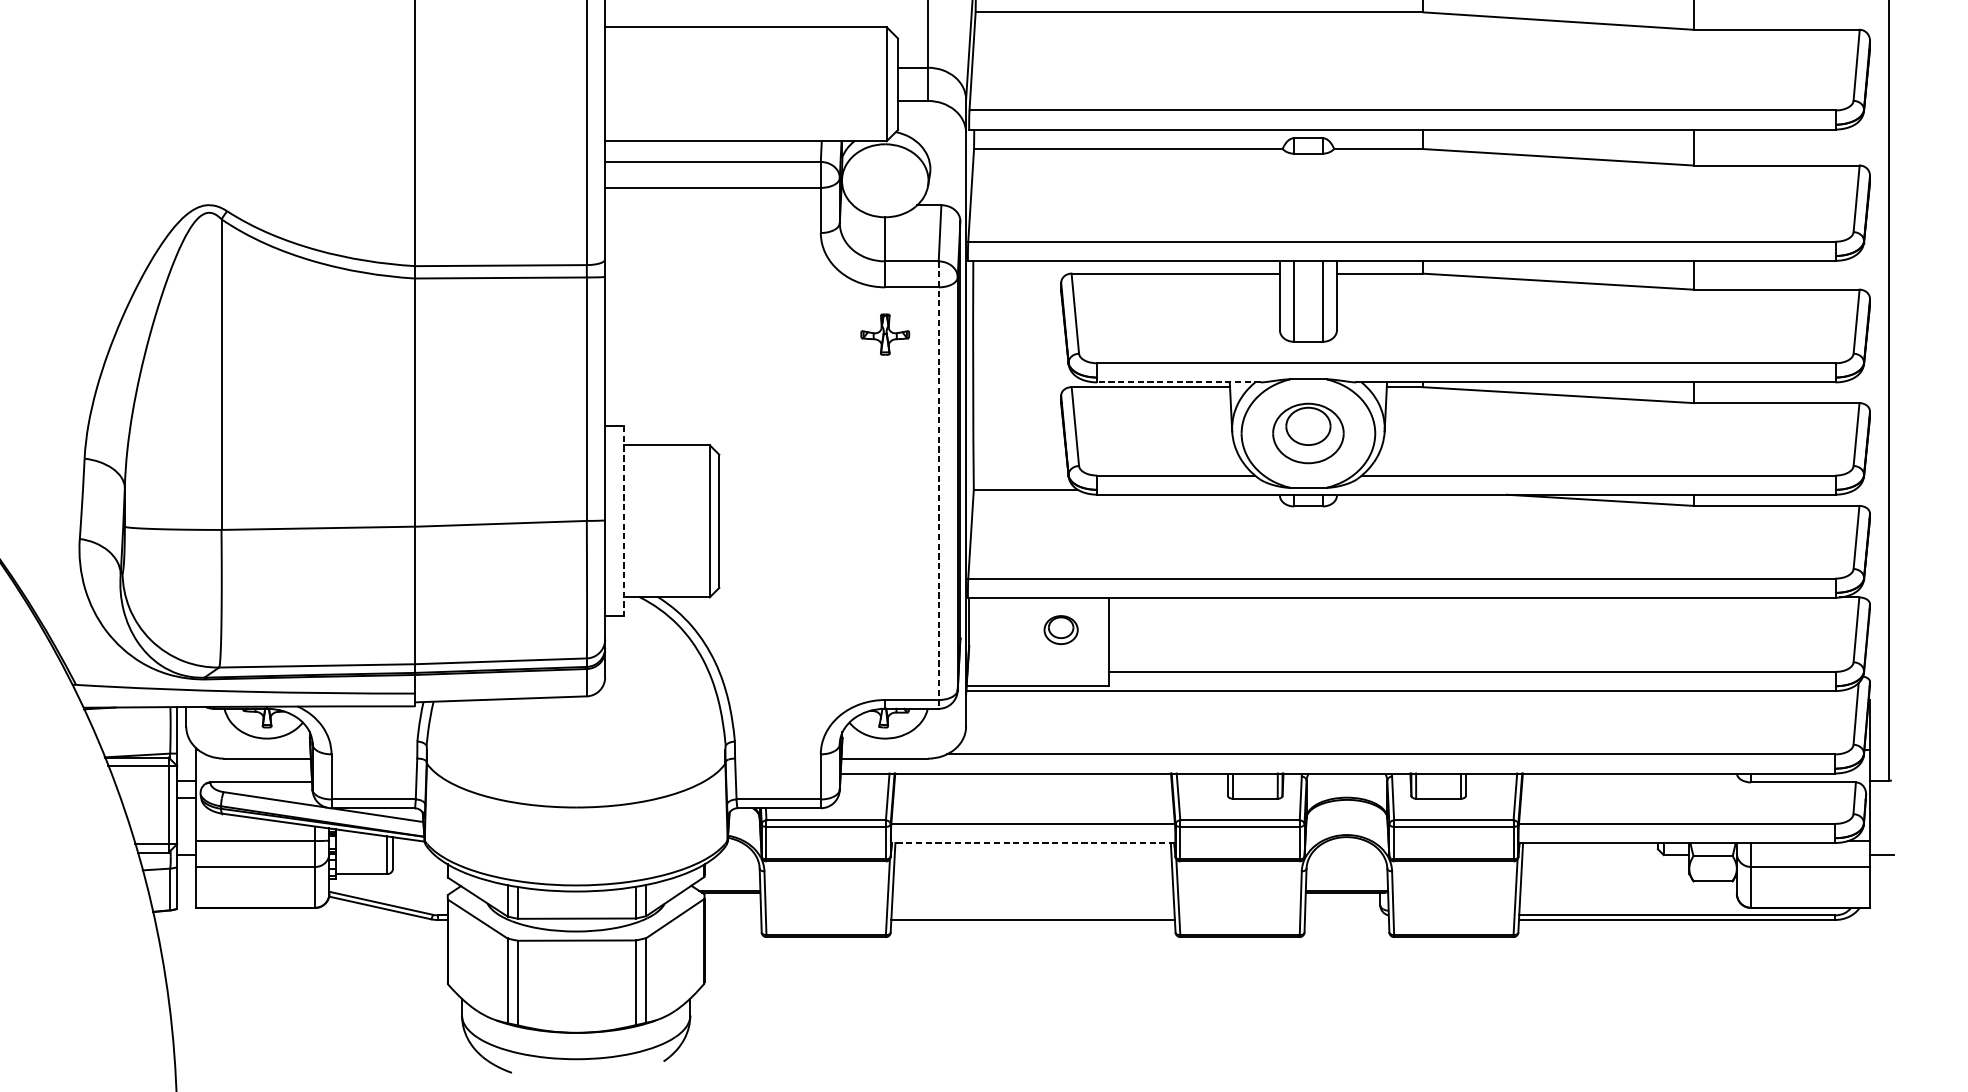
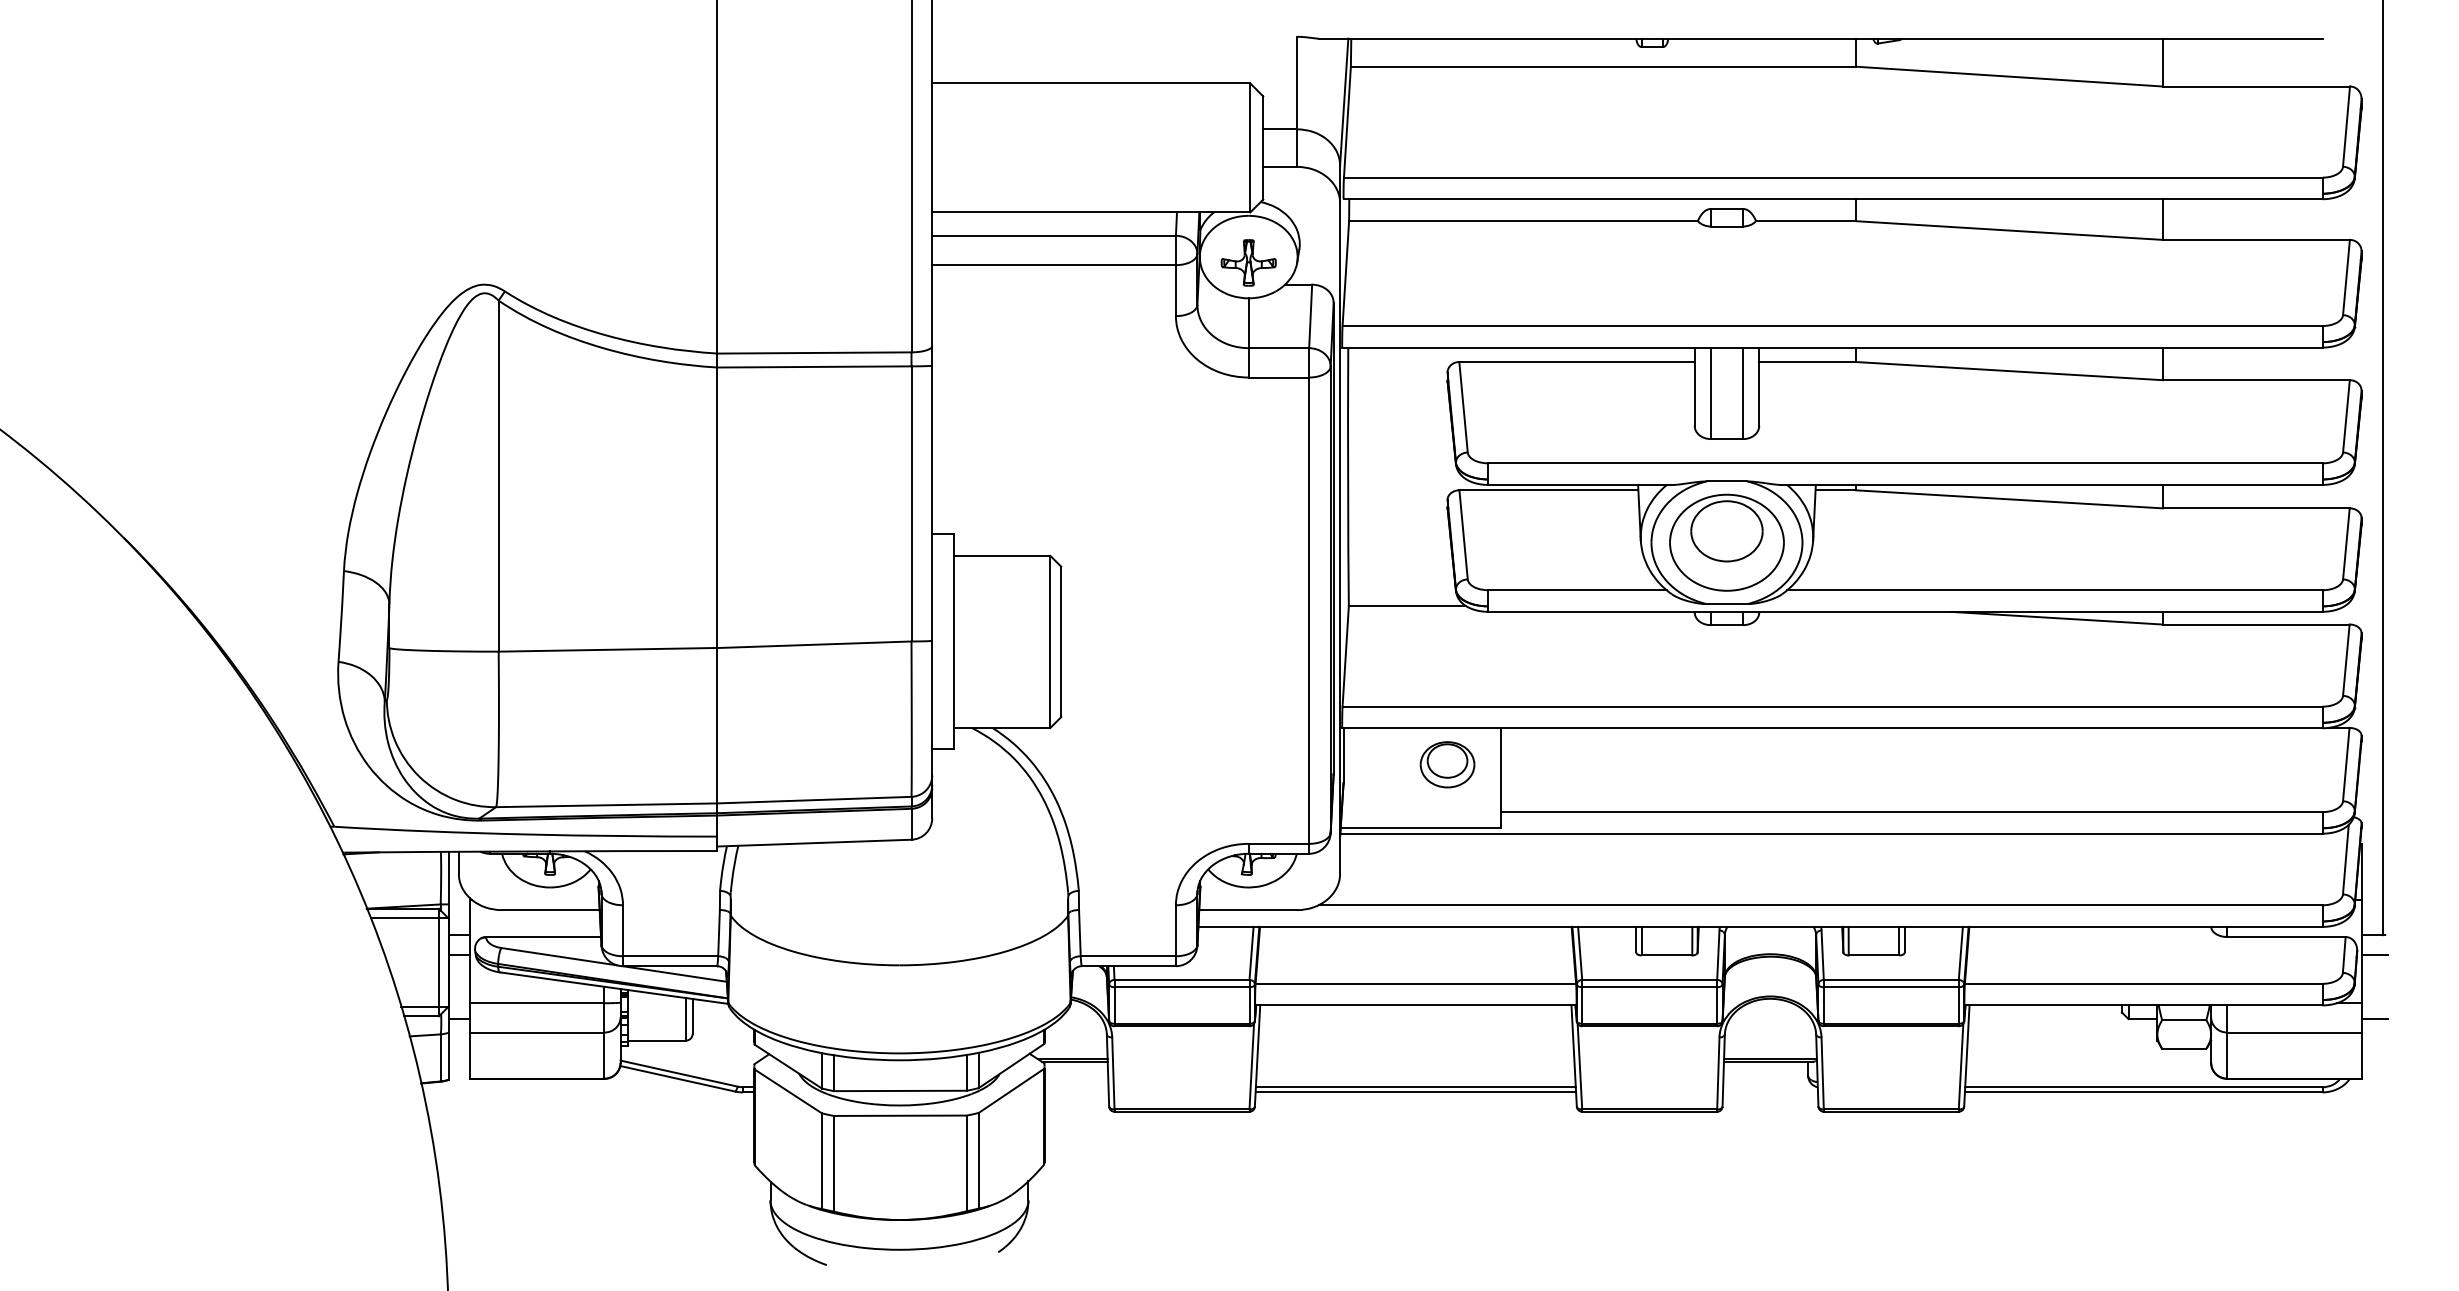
part: (885, 334) -> (1248, 262), moved
line: (1178, 382) -> (1580, 484), dashed -> solid
part: (1308, 433) -> (1726, 542), size x1.43
line: (939, 484) -> (1309, 600), dashed -> solid
line: (623, 521) -> (953, 642), dashed -> solid
part: (1061, 629) -> (1447, 764), size x1.43
line: (1881, 797) -> (2374, 954), added
line: (1032, 843) -> (1415, 1005), dashed -> solid
line: (1032, 915) -> (1415, 1087), added

